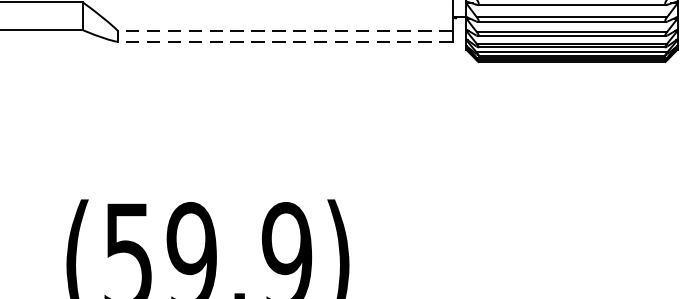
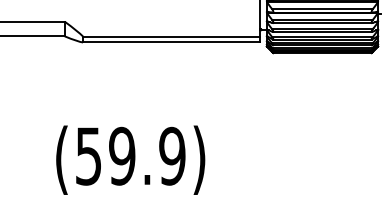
line: (283, 30) -> (170, 36), dashed -> solid
line: (283, 41) -> (170, 42), dashed -> solid

